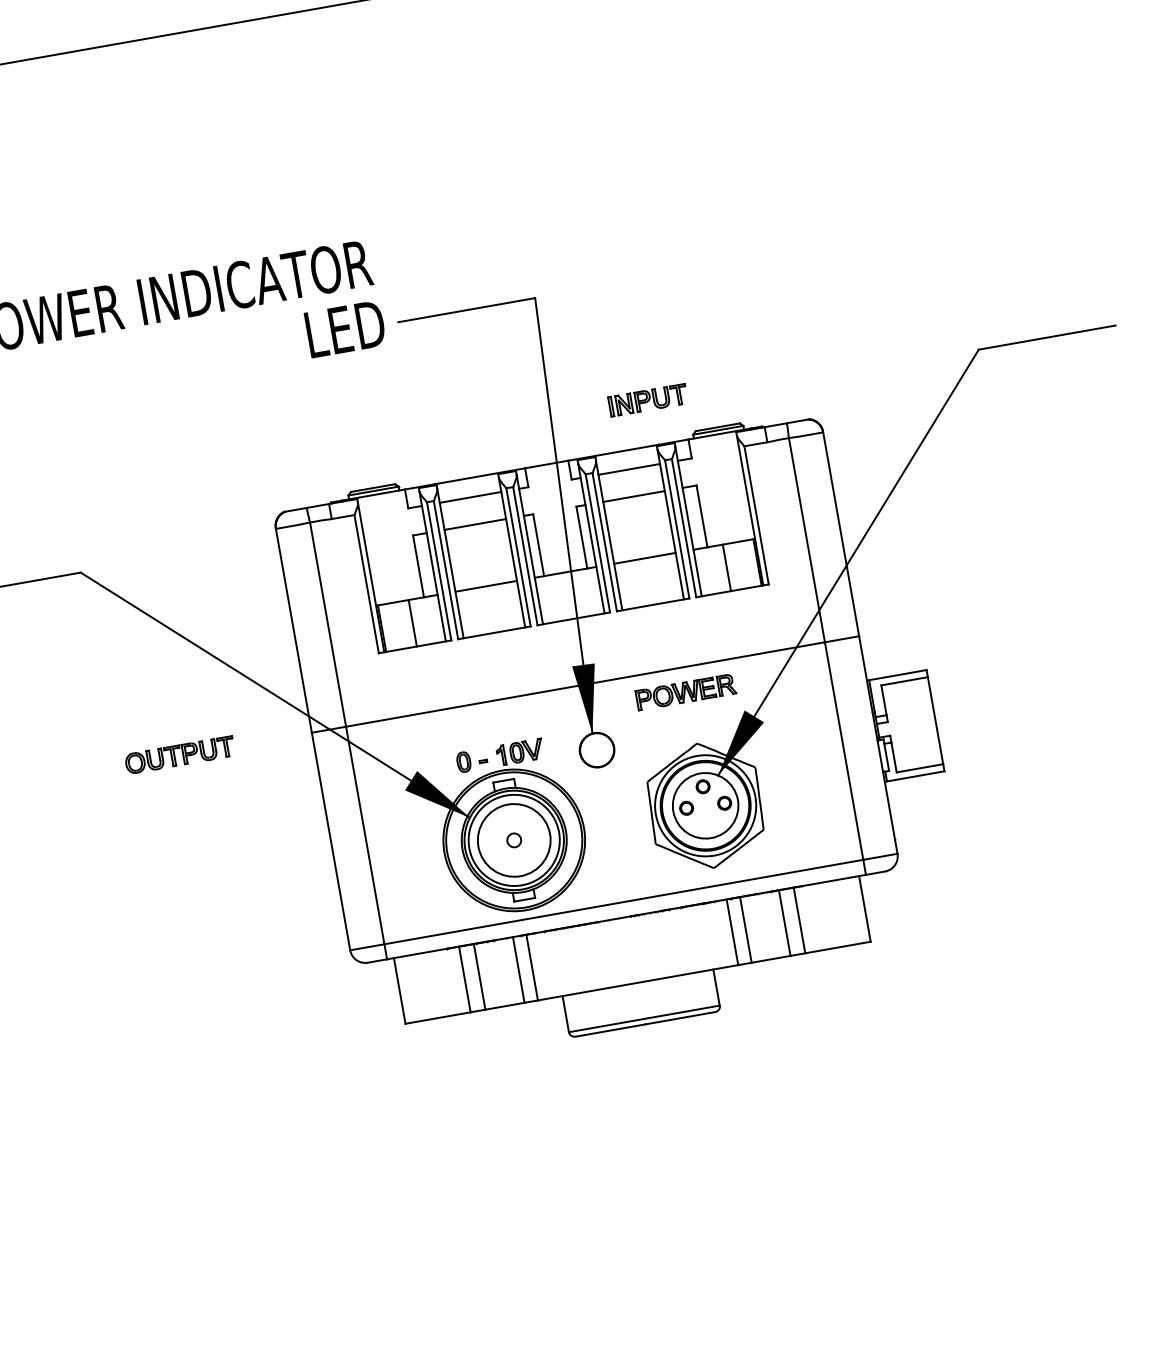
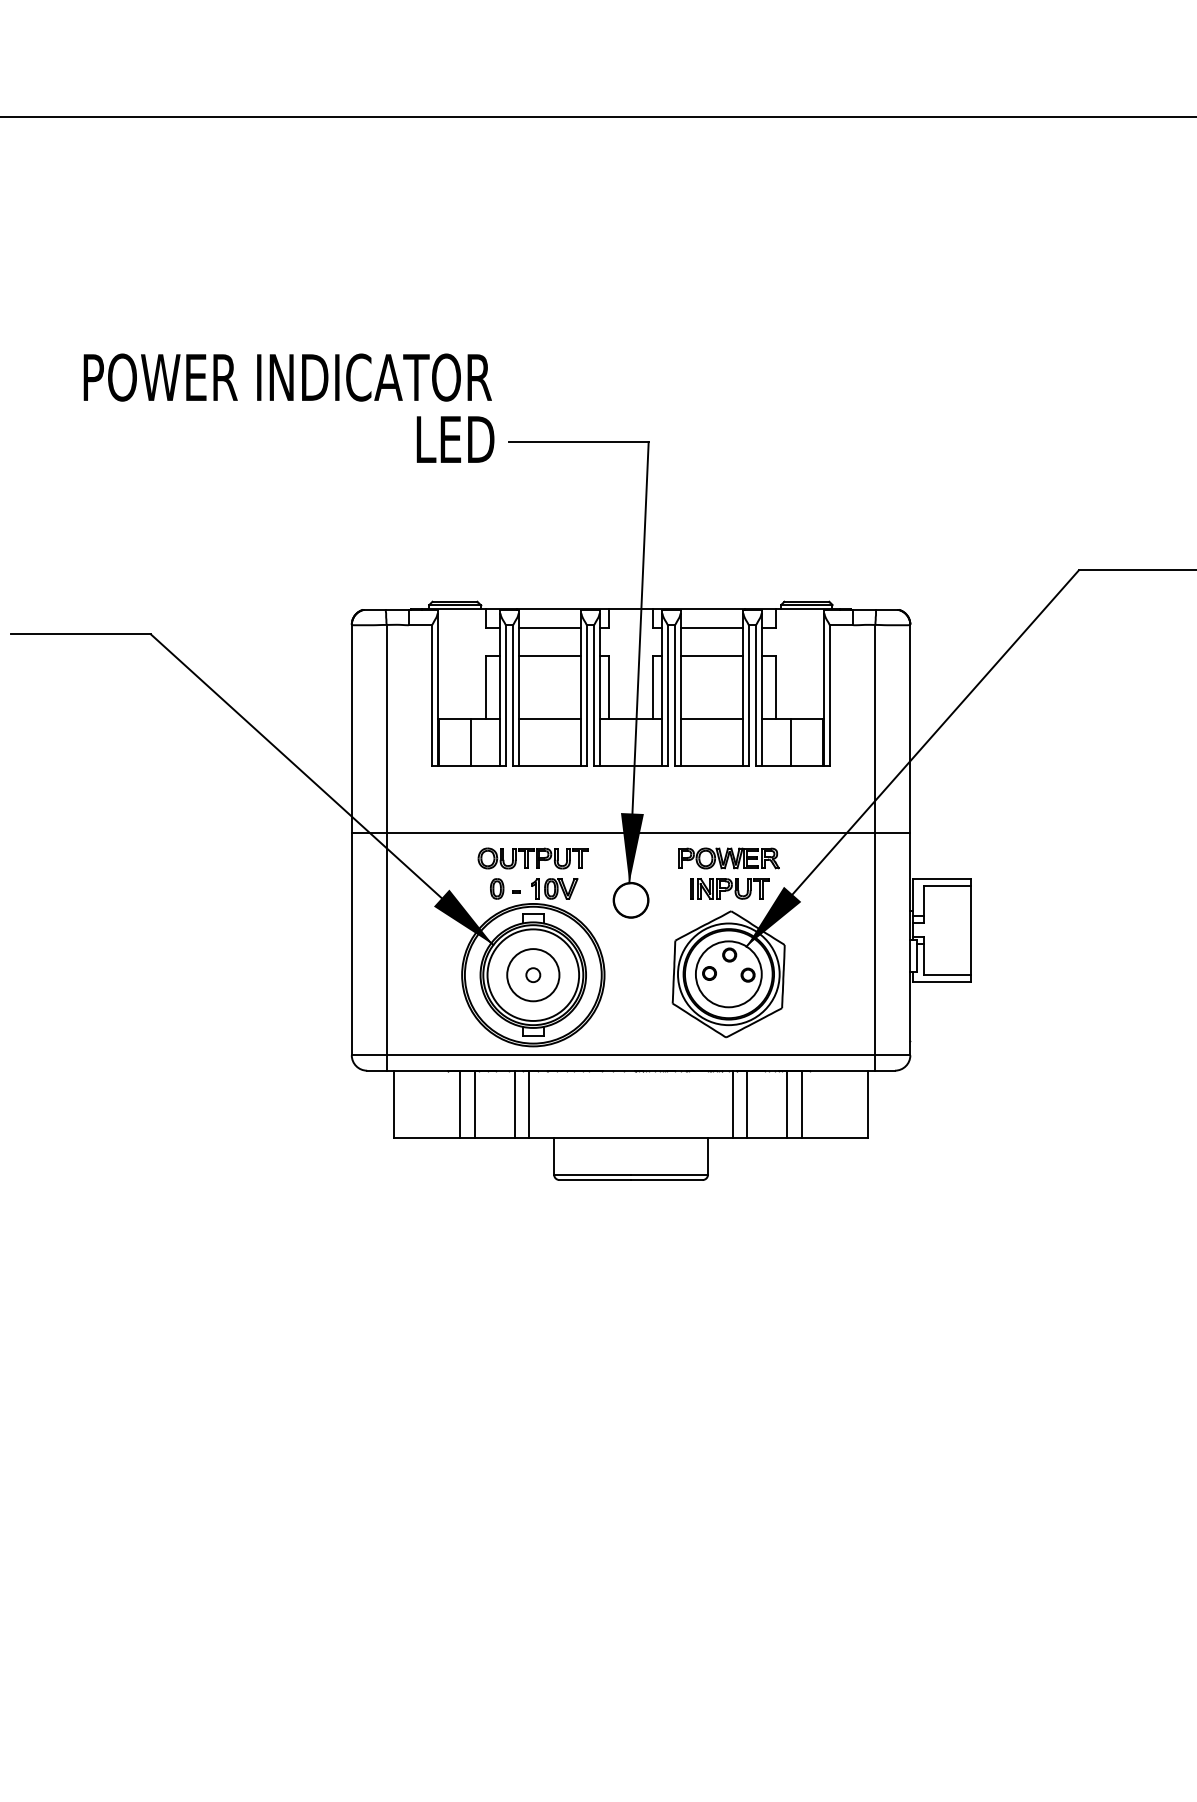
part: (647, 399) -> (729, 888), moved
part: (179, 755) -> (532, 858), moved
circle: (514, 840) -> (533, 975), size x0.71

